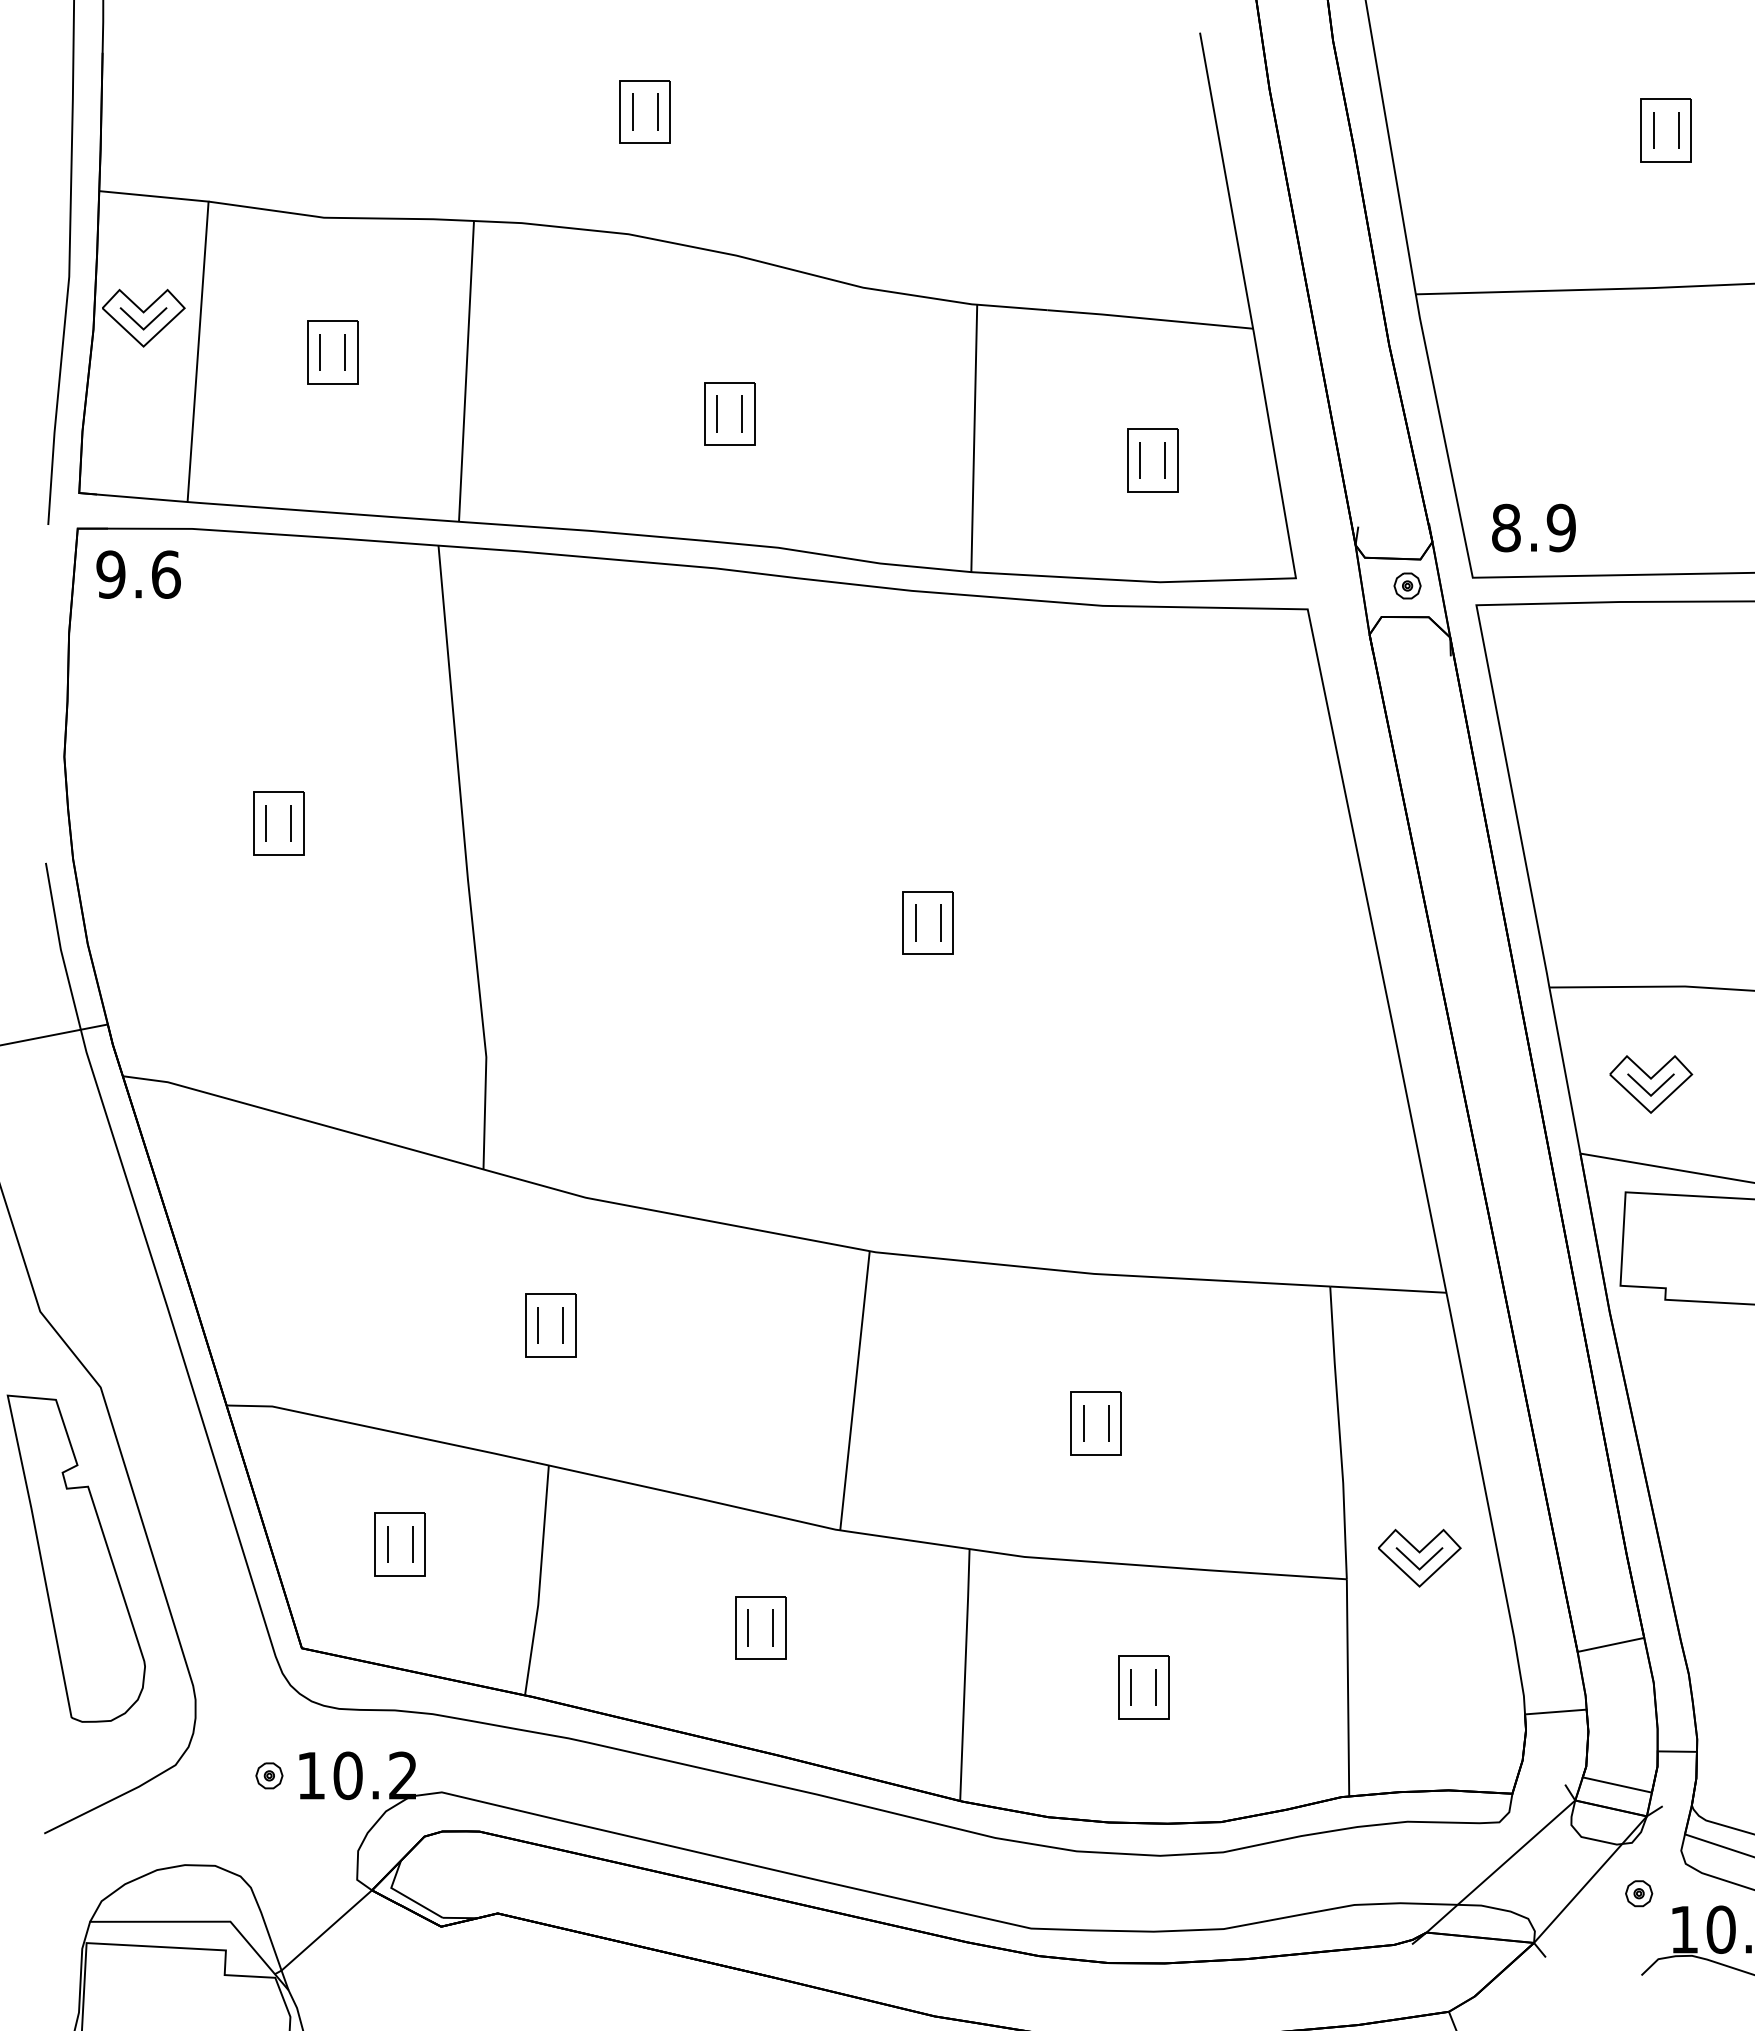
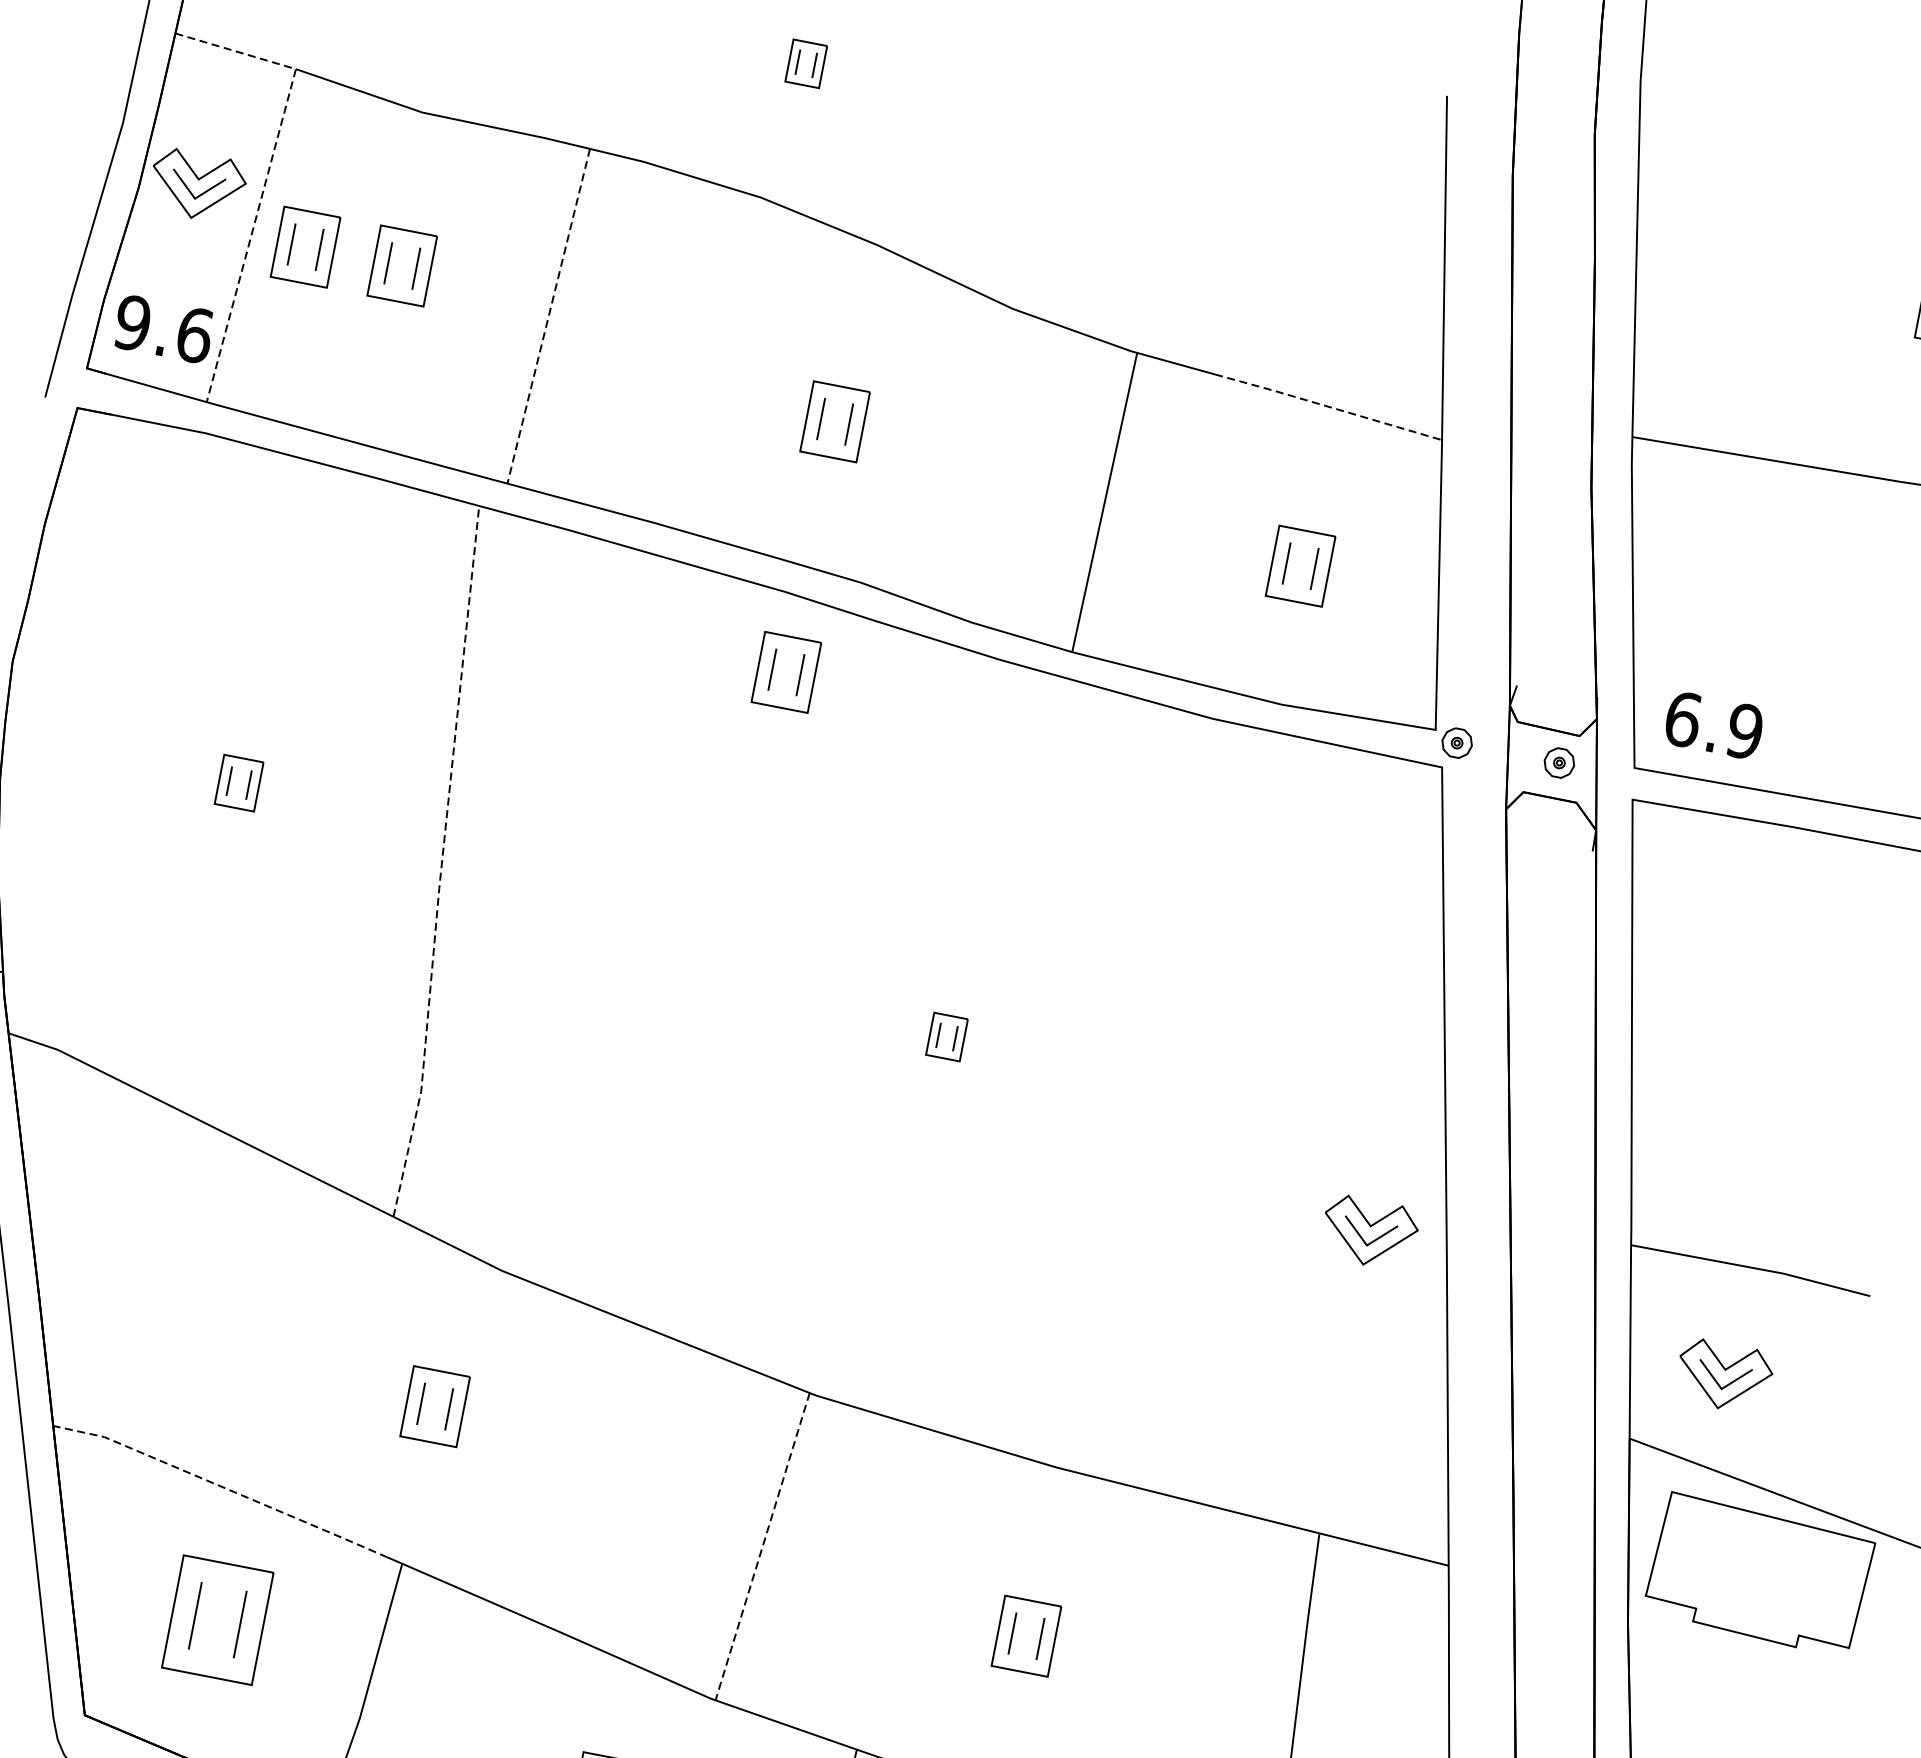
part: (644, 111) -> (805, 63), size x0.6
line: (201, 297) -> (267, 175), solid -> dashed
line: (1149, 318) -> (1327, 406), solid -> dashed
part: (246, 352) -> (305, 246), added
line: (466, 371) -> (548, 316), solid -> dashed
text: (1506, 527) -> (1683, 718), 8.9 -> 6.9
text: (138, 574) -> (163, 329), moved
part: (1316, 585) -> (1457, 742), added
part: (729, 636) -> (786, 671), added
part: (278, 823) -> (238, 783), size x0.7
line: (466, 859) -> (442, 864), solid -> dashed
part: (927, 922) -> (946, 1036), size x0.6
part: (1323, 1020) -> (1370, 1232), added
line: (854, 1391) -> (761, 1547), solid -> dashed
line: (381, 1429) -> (222, 1486), solid -> dashed
part: (399, 1544) -> (217, 1619), size x1.6

